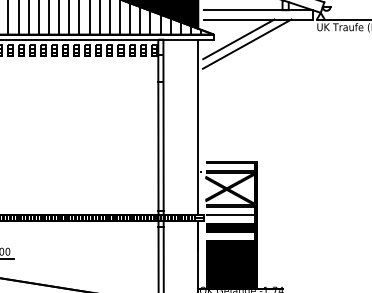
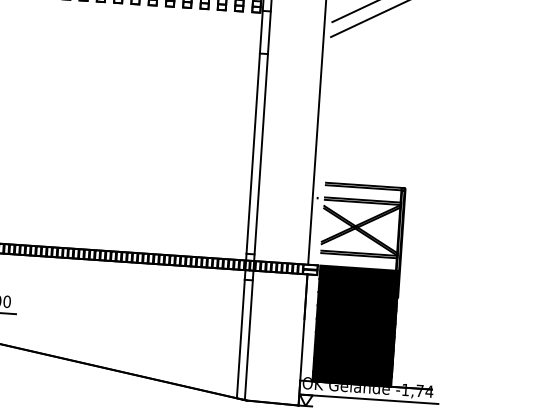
fill: (230, 219) -> (357, 275), added
fill: (230, 236) -> (356, 301), added

